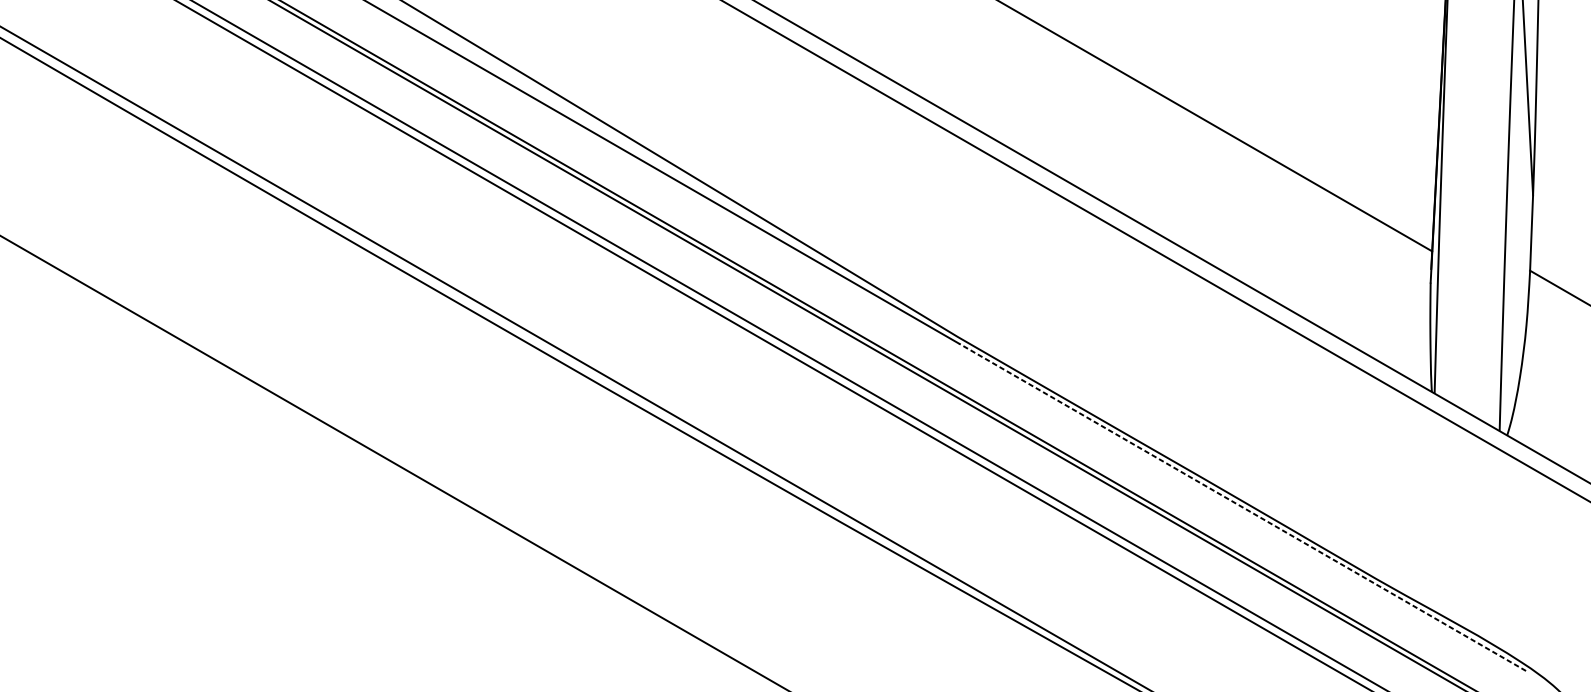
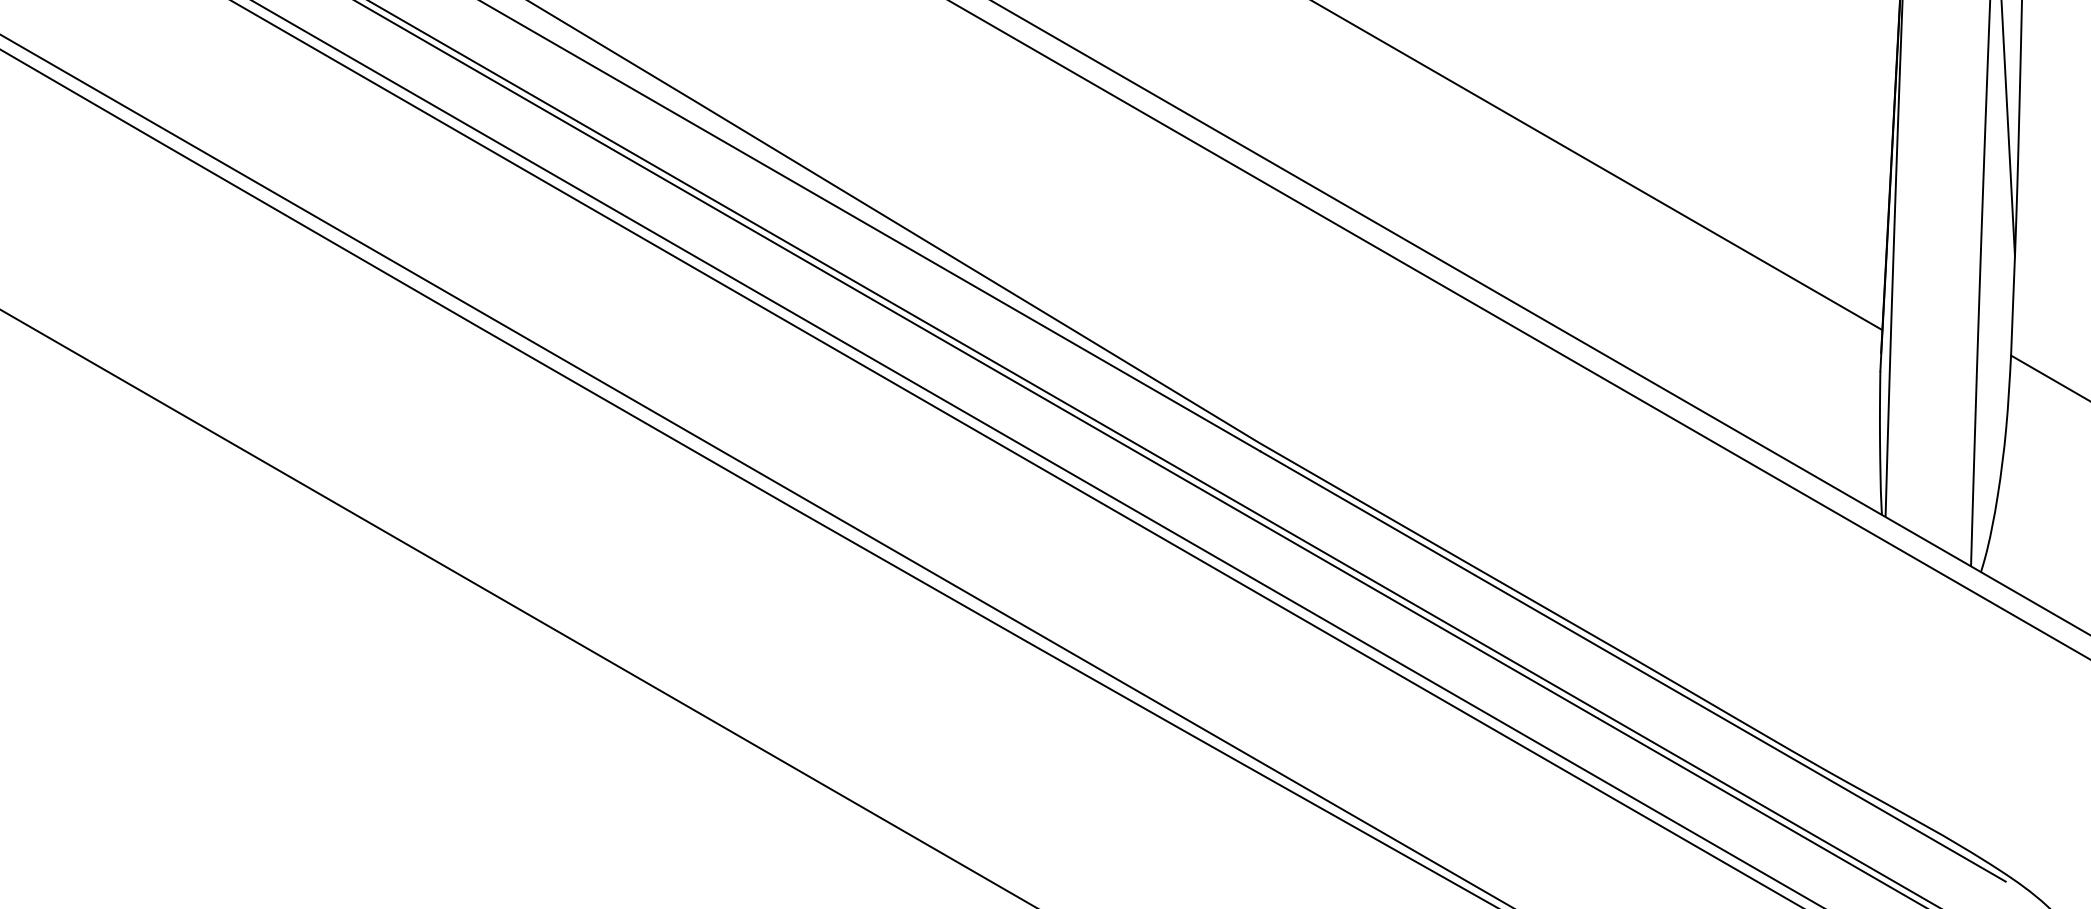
line: (1242, 507) -> (1632, 666), dashed -> solid

